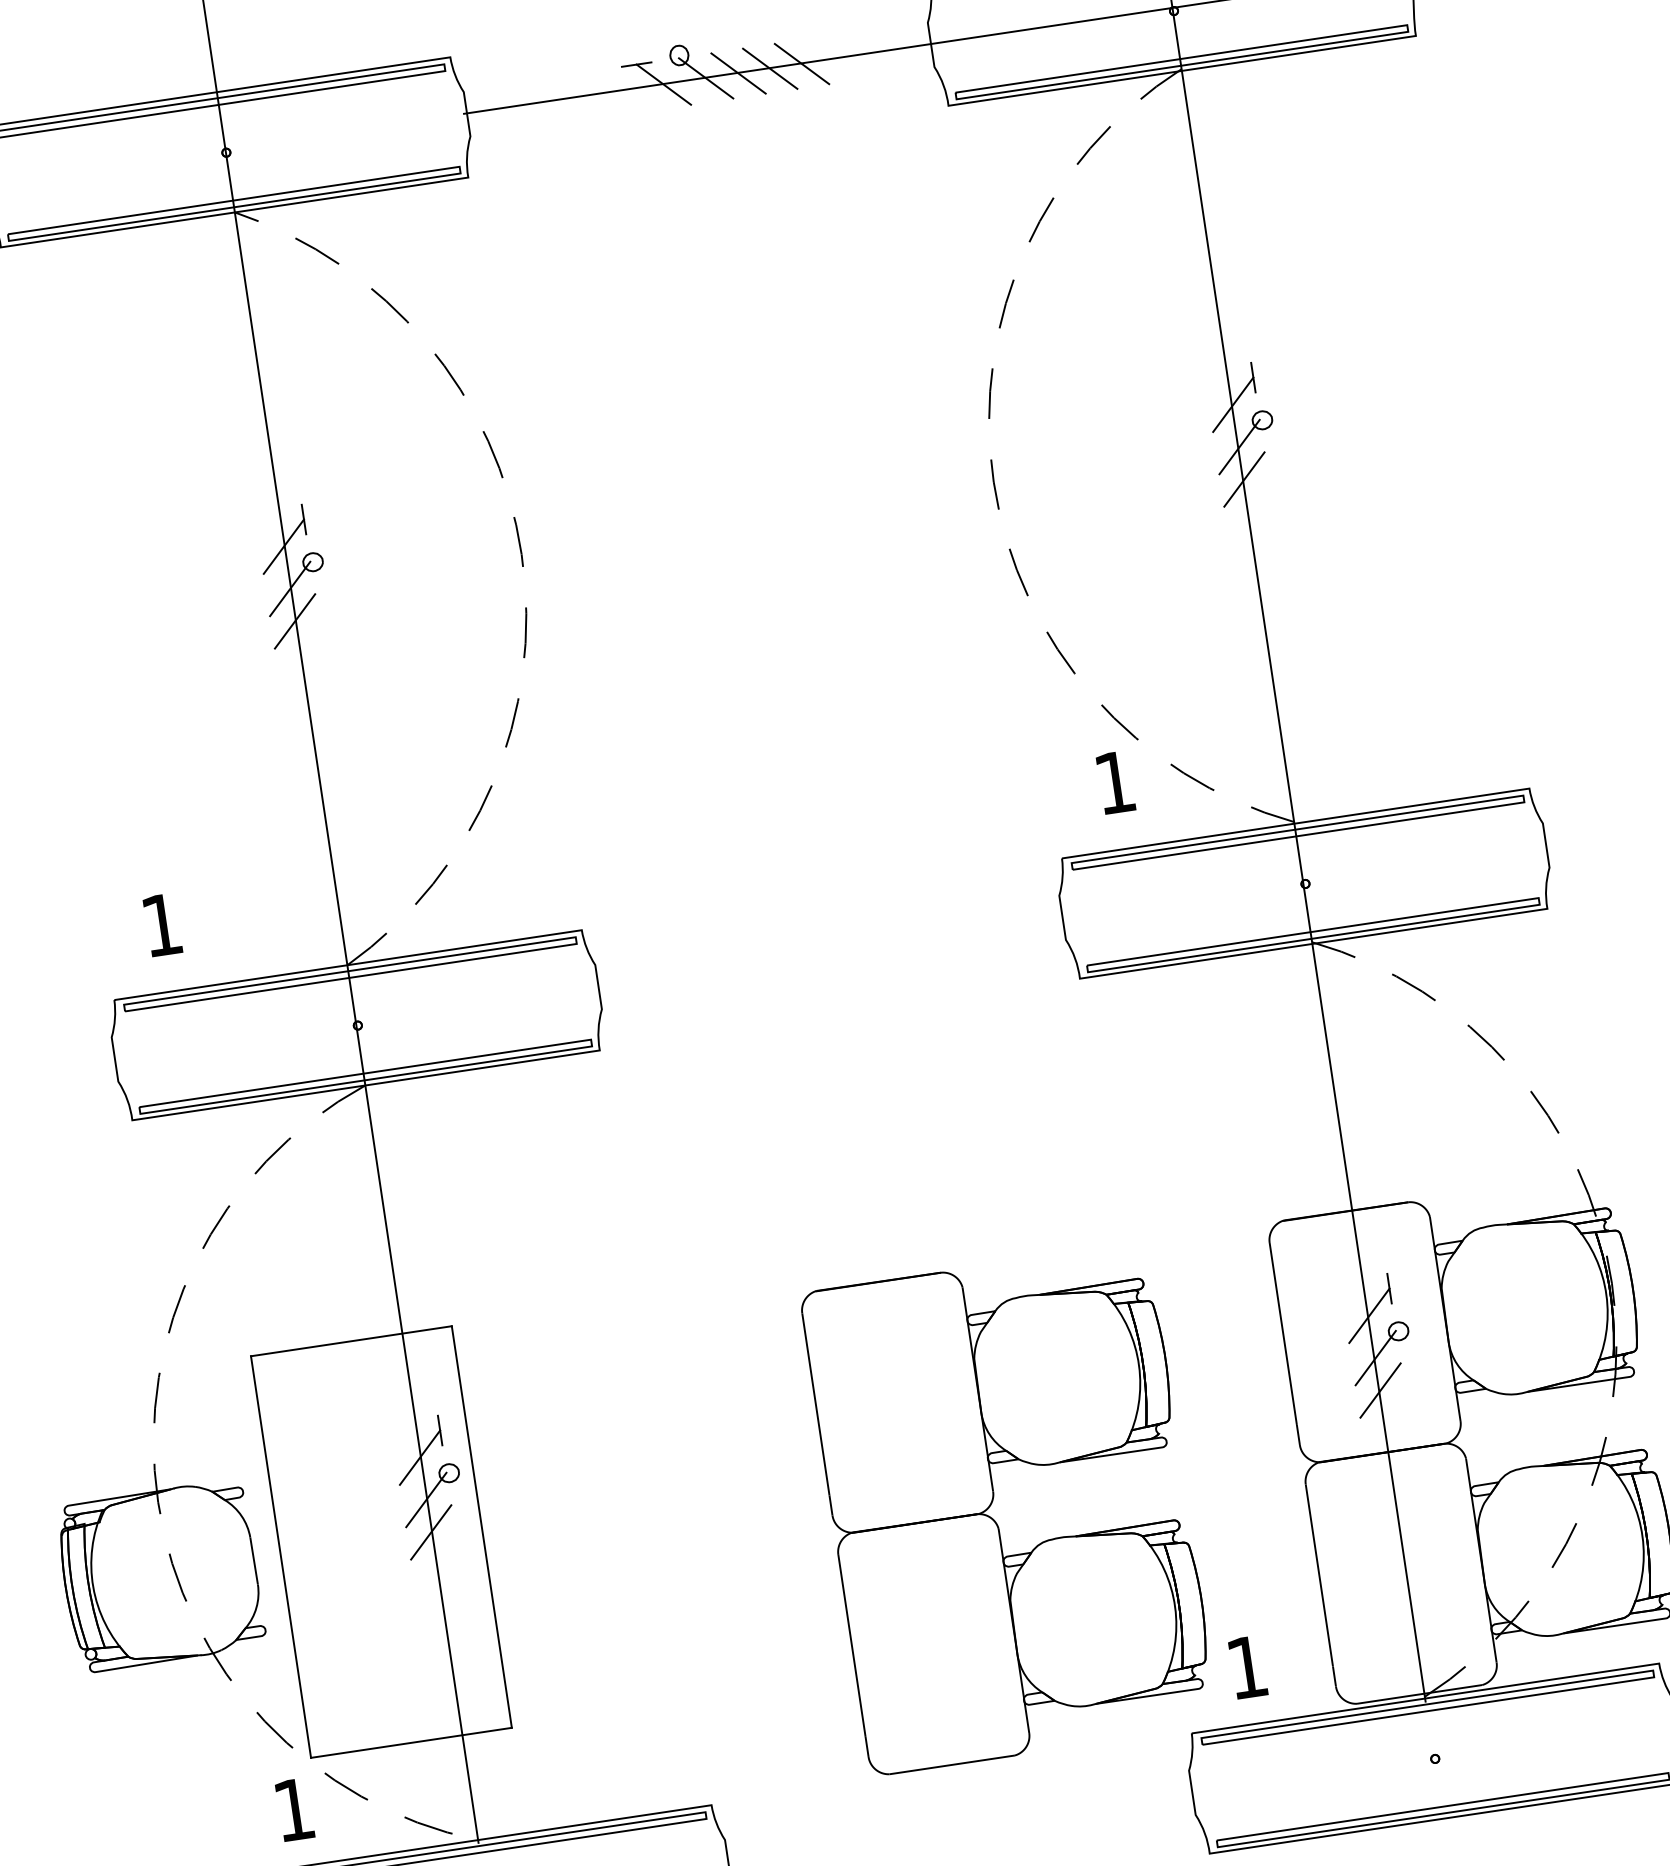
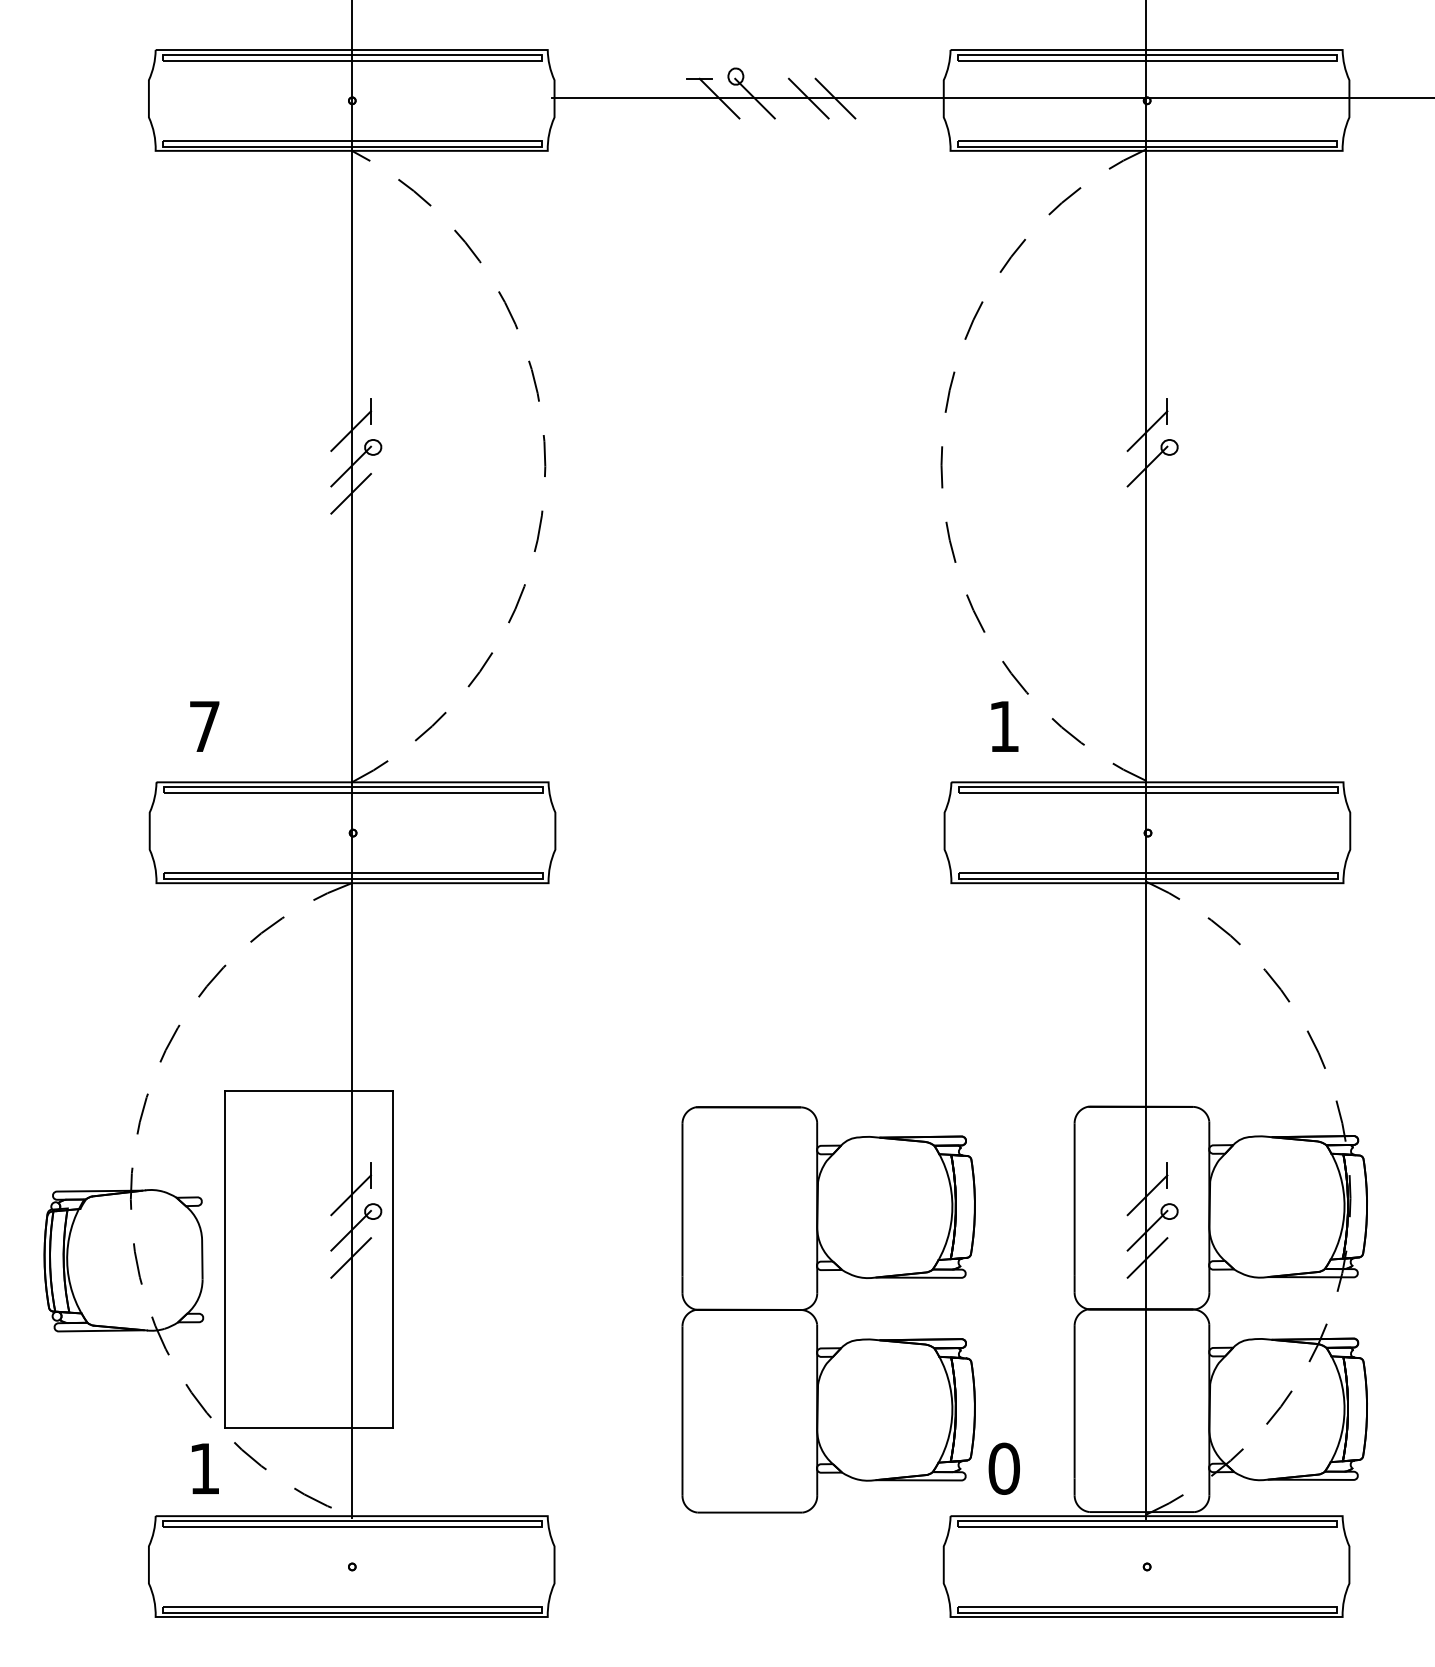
line: (738, 73) -> (782, 98), removed
line: (1244, 479) -> (1147, 493), removed
text: (161, 924) -> (204, 726), 1 -> 7
text: (1246, 1667) -> (1003, 1468), 1 -> 0

